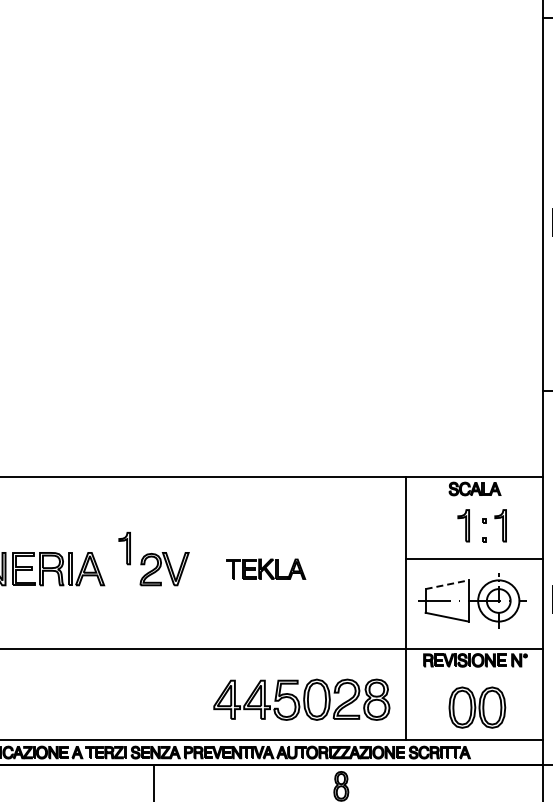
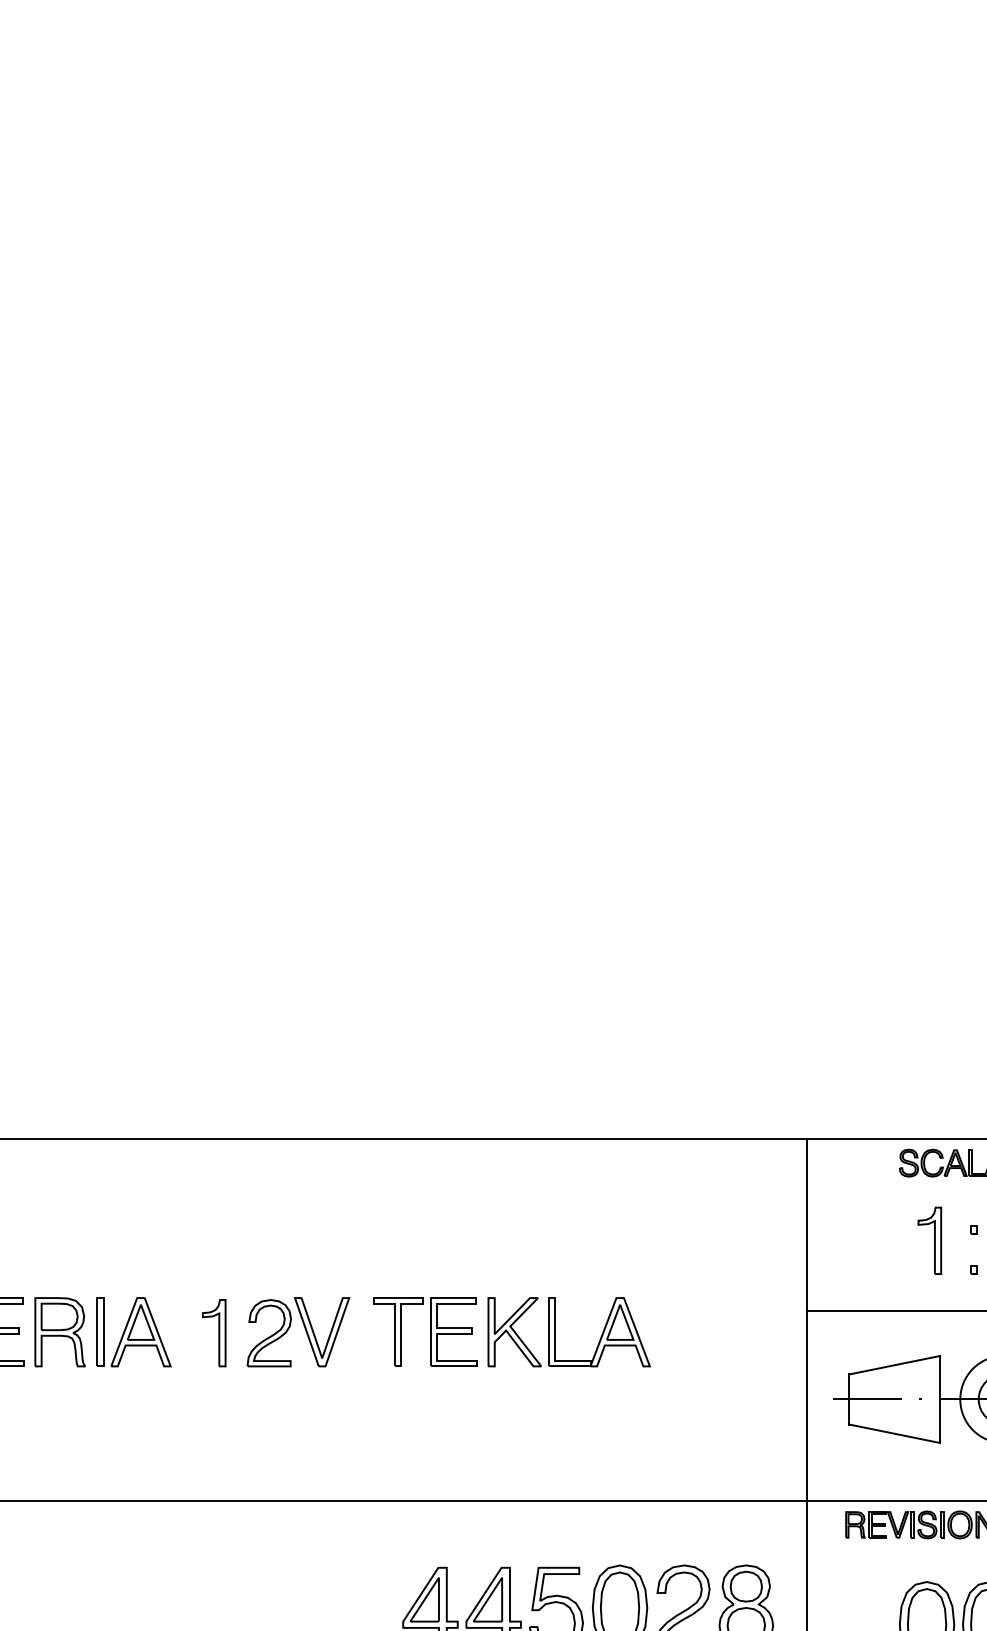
part: (124, 548) -> (213, 1333), moved
part: (265, 569) -> (511, 1333), size x1.67
line: (447, 584) -> (895, 1364), dashed -> solid

